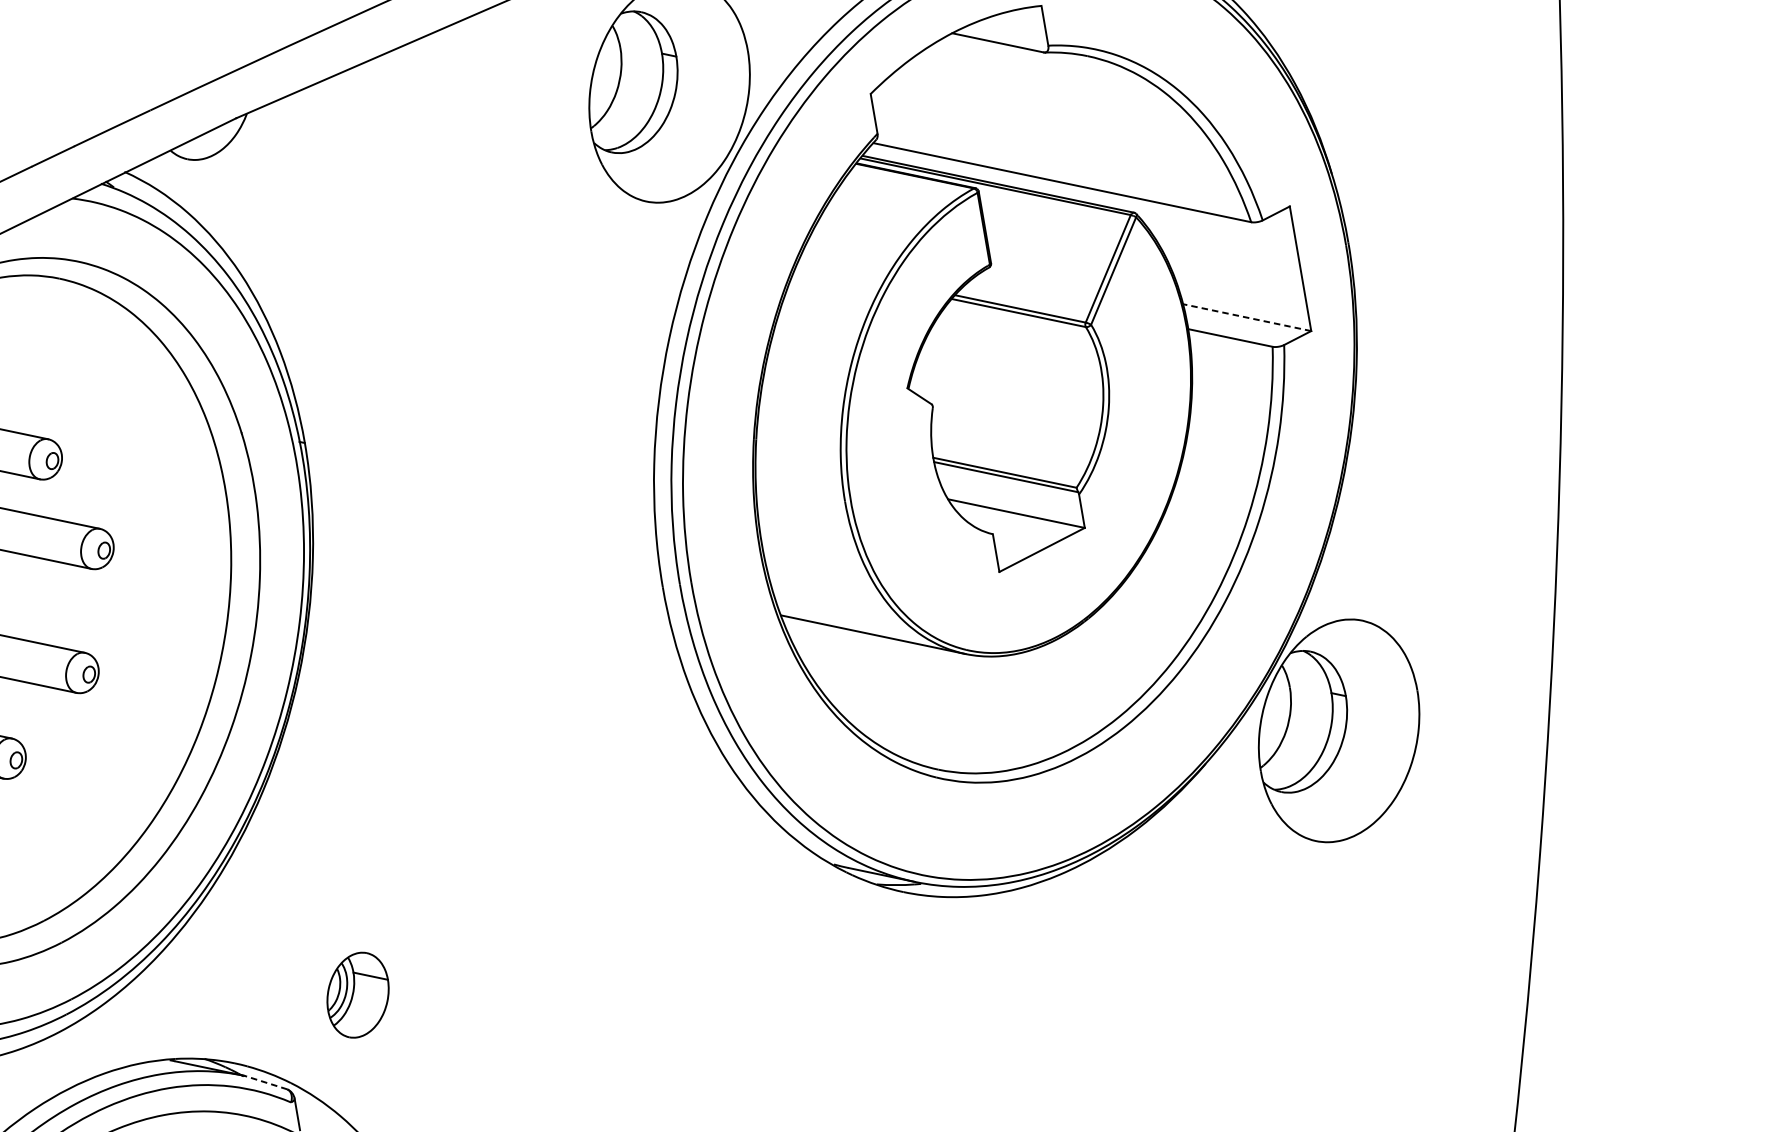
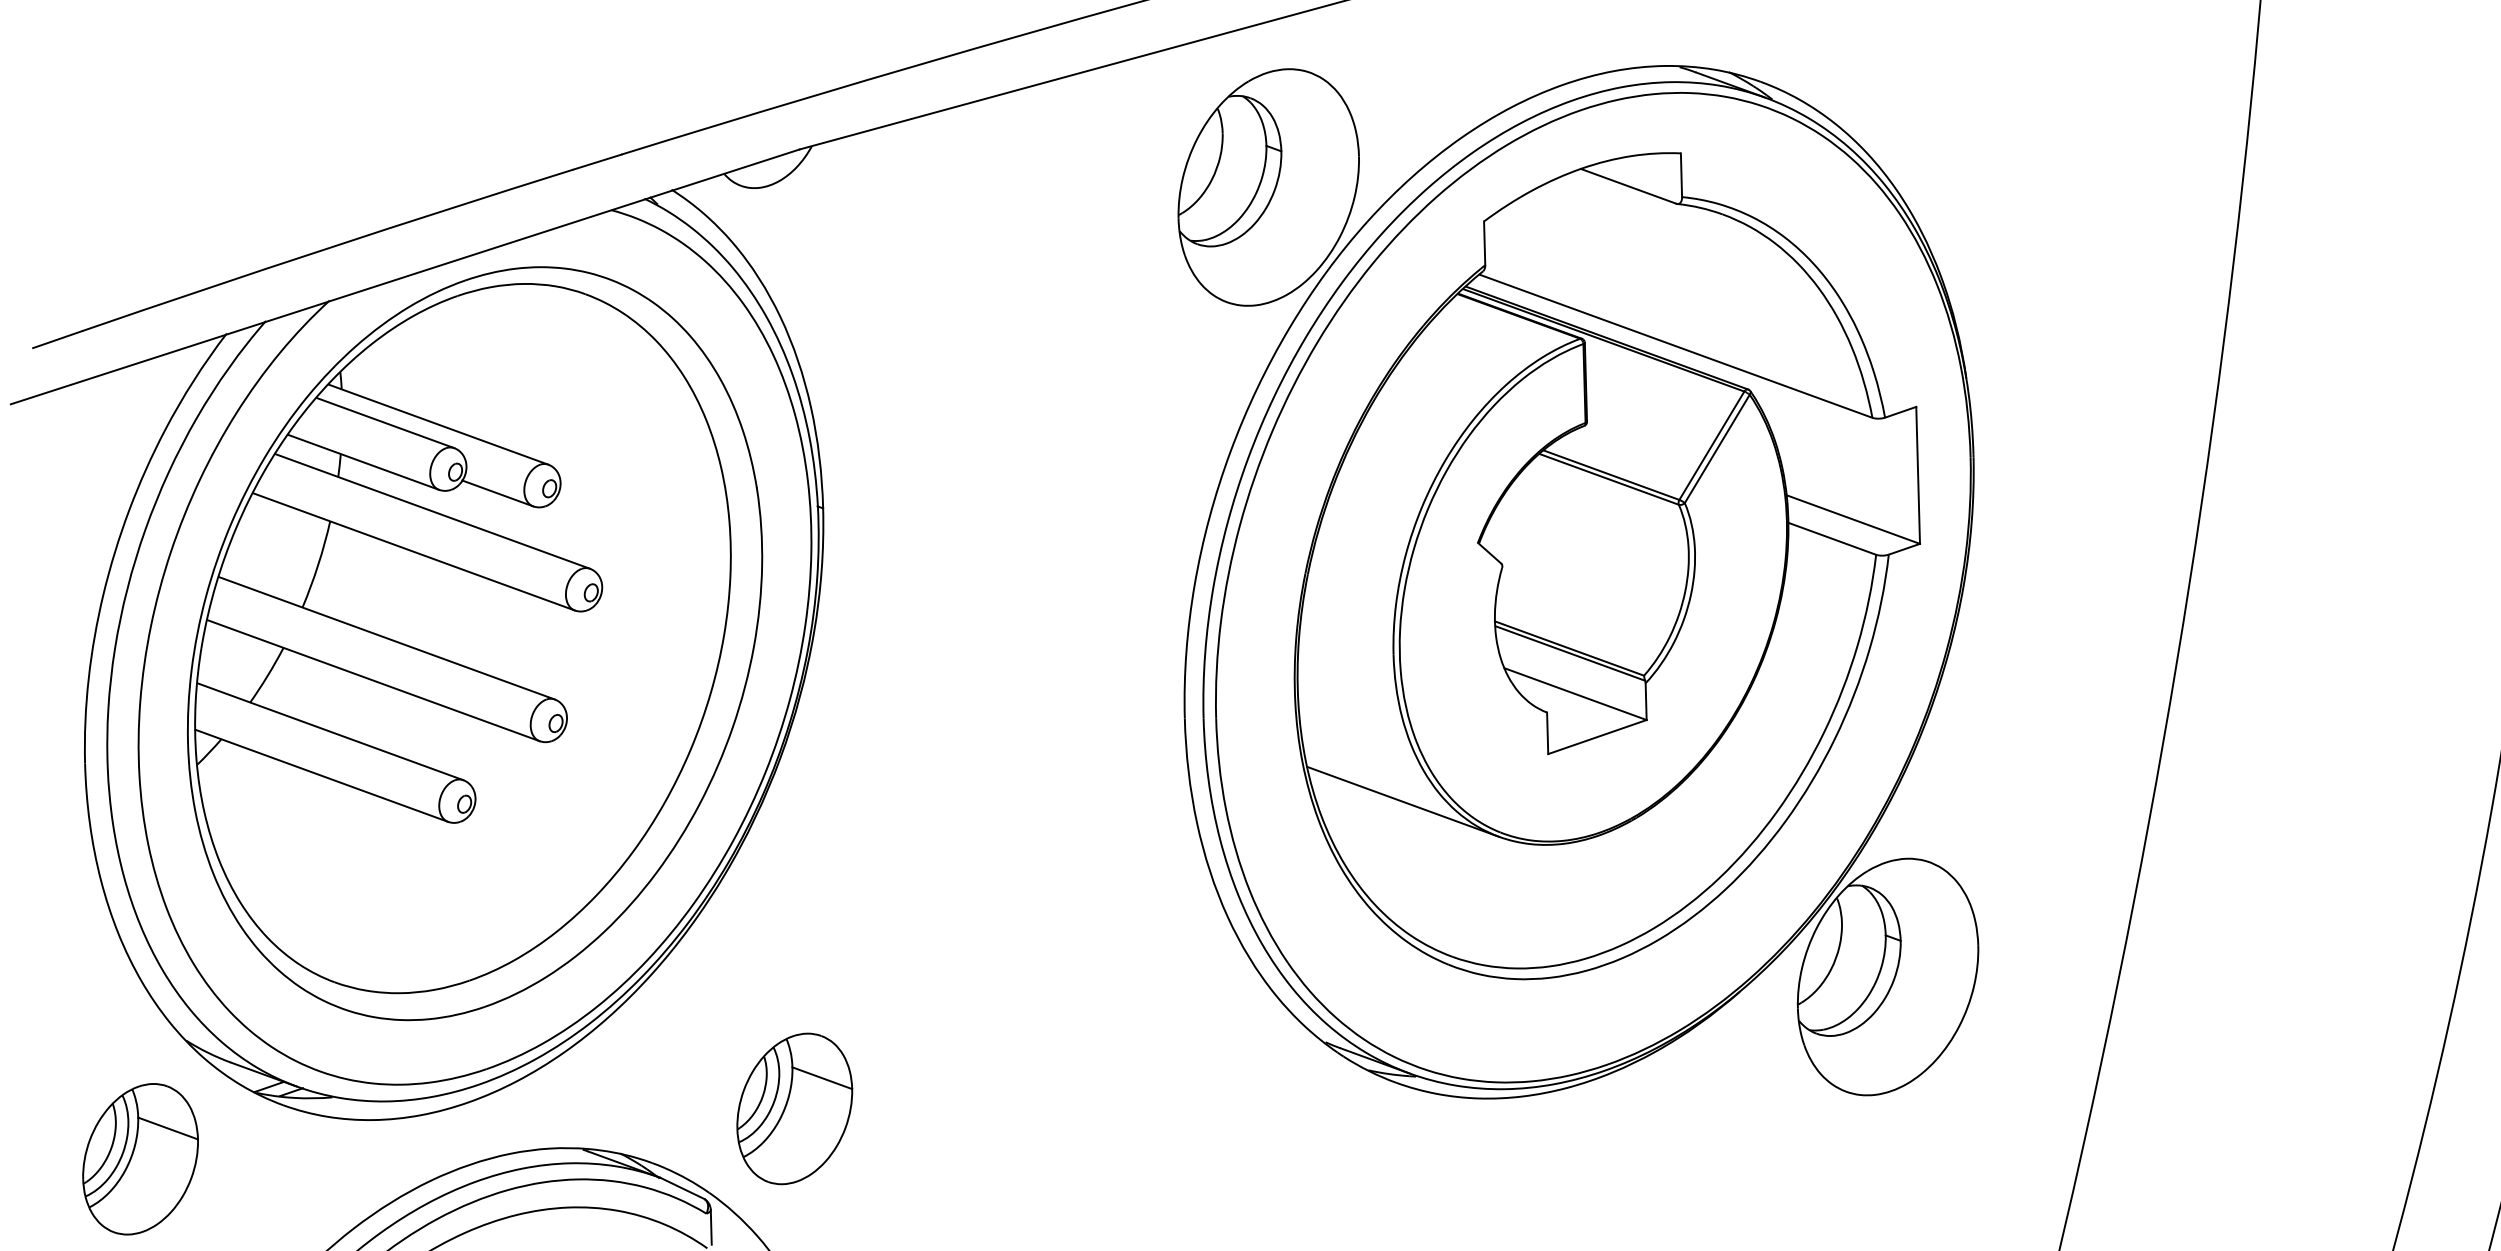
line: (1246, 317) -> (1852, 519), dashed -> solid
part: (357, 994) -> (794, 1108), size x1.67
line: (265, 1082) -> (681, 1188), dashed -> solid

